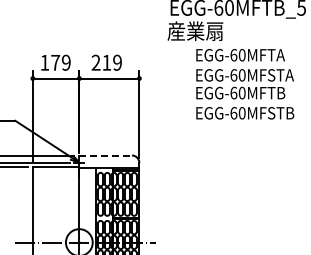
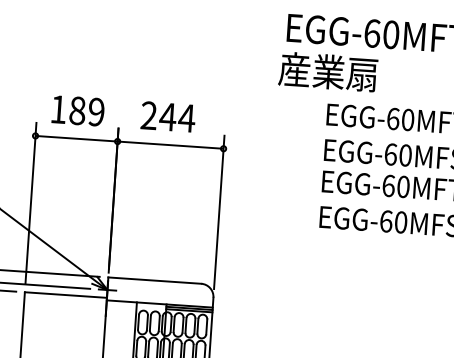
text: (55, 62) -> (77, 110), 179 -> 189
text: (112, 62) -> (178, 117), 219 -> 244
line: (106, 155) -> (156, 280), dashed -> solid

